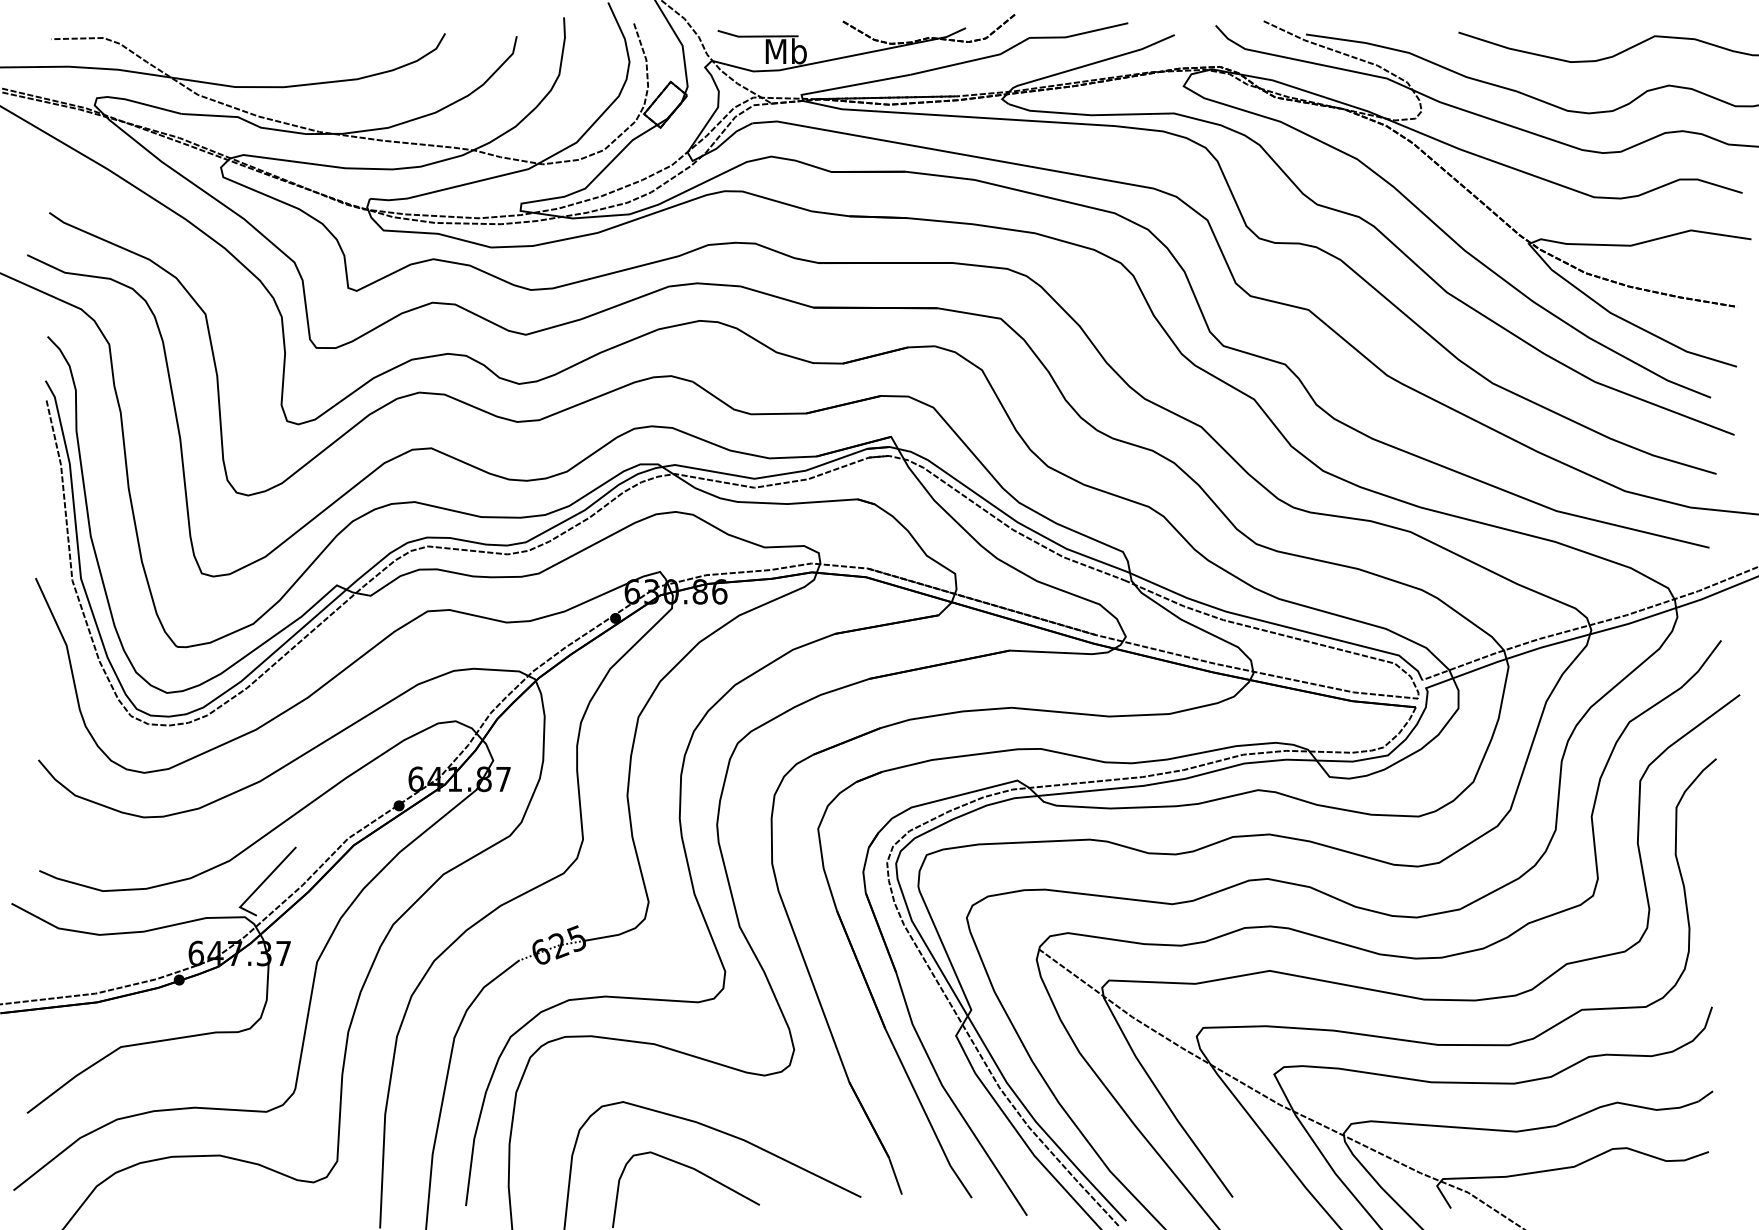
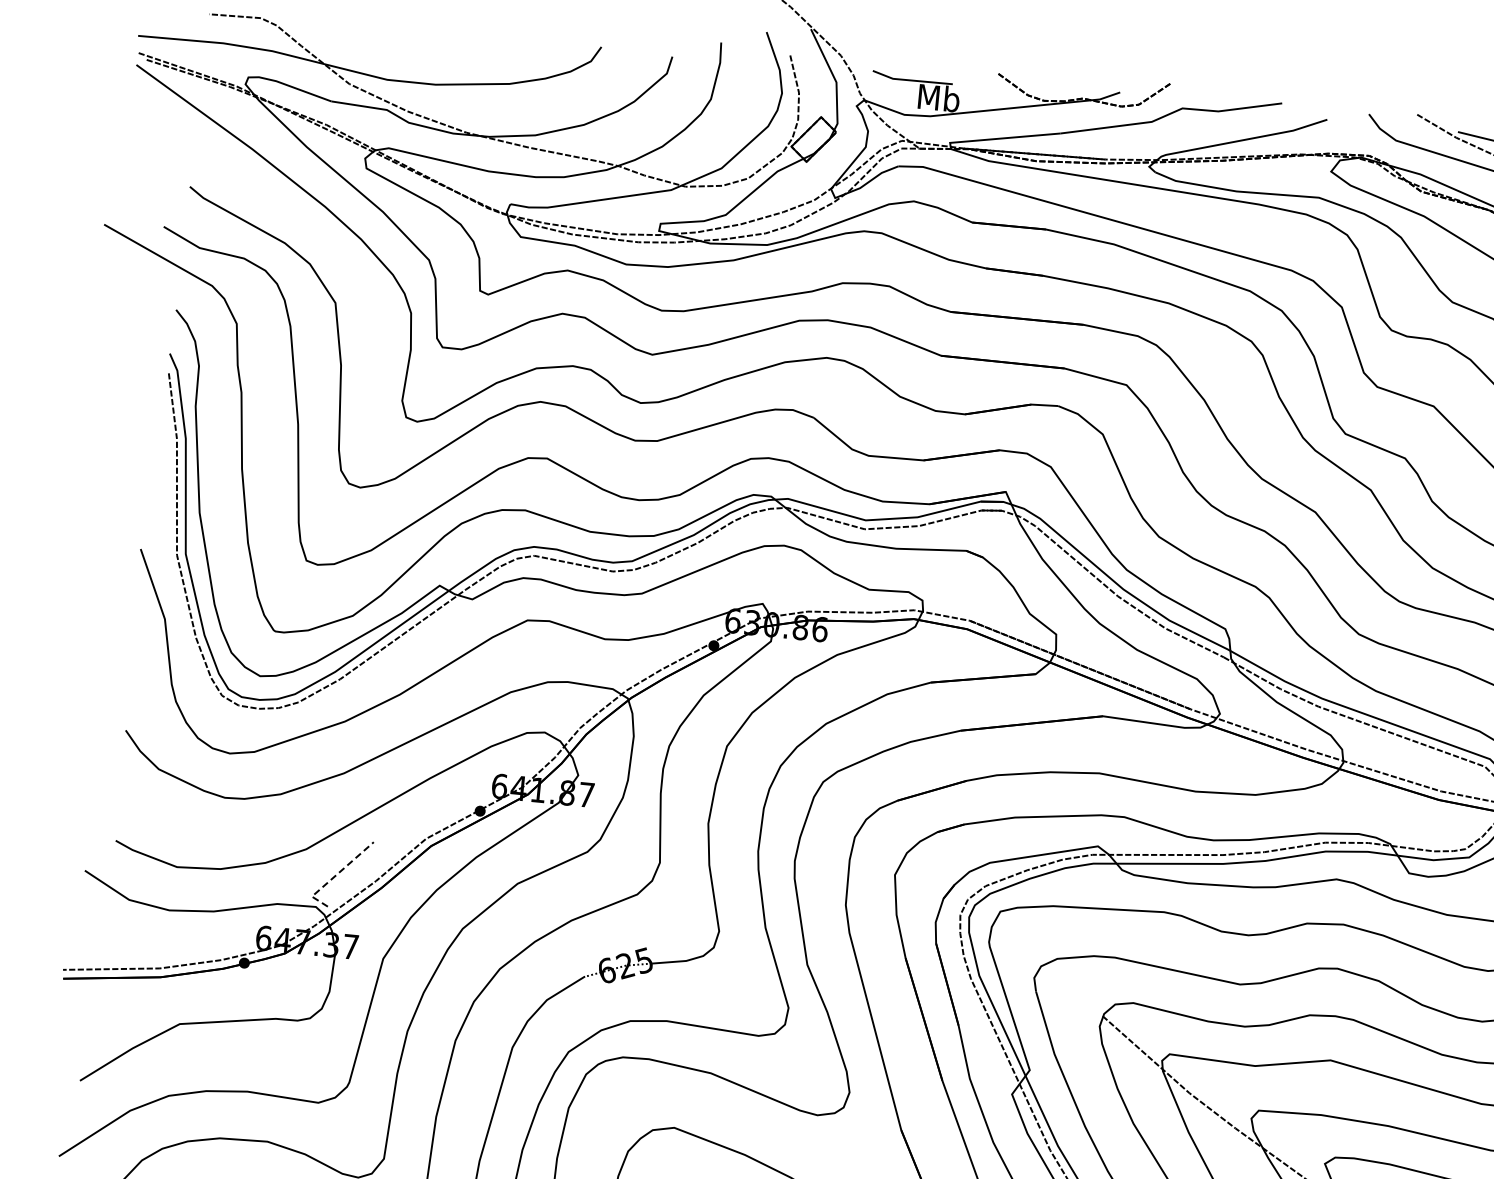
line: (261, 884) -> (335, 876), solid -> dashed

